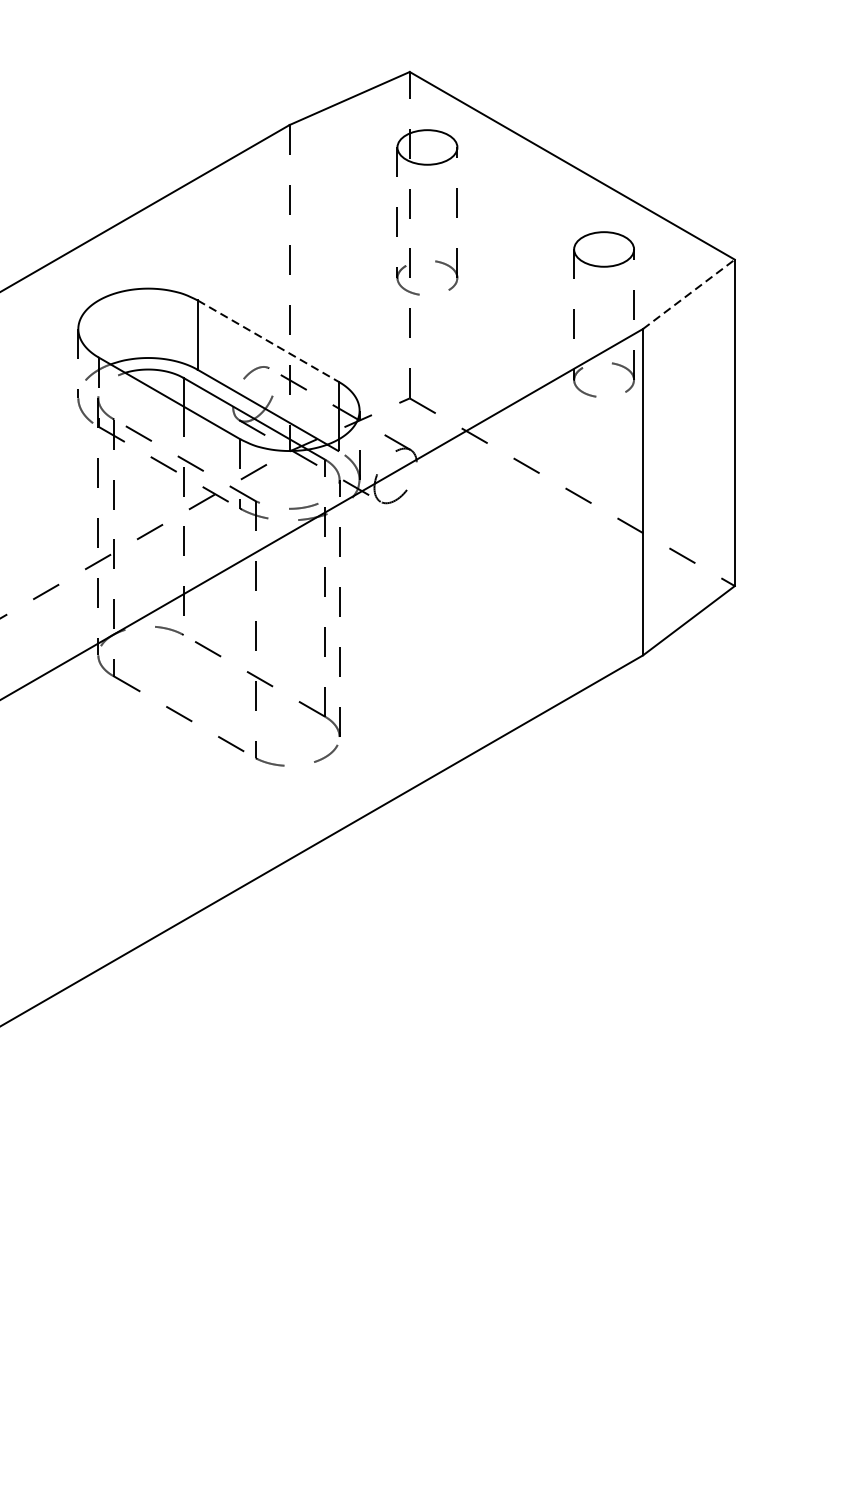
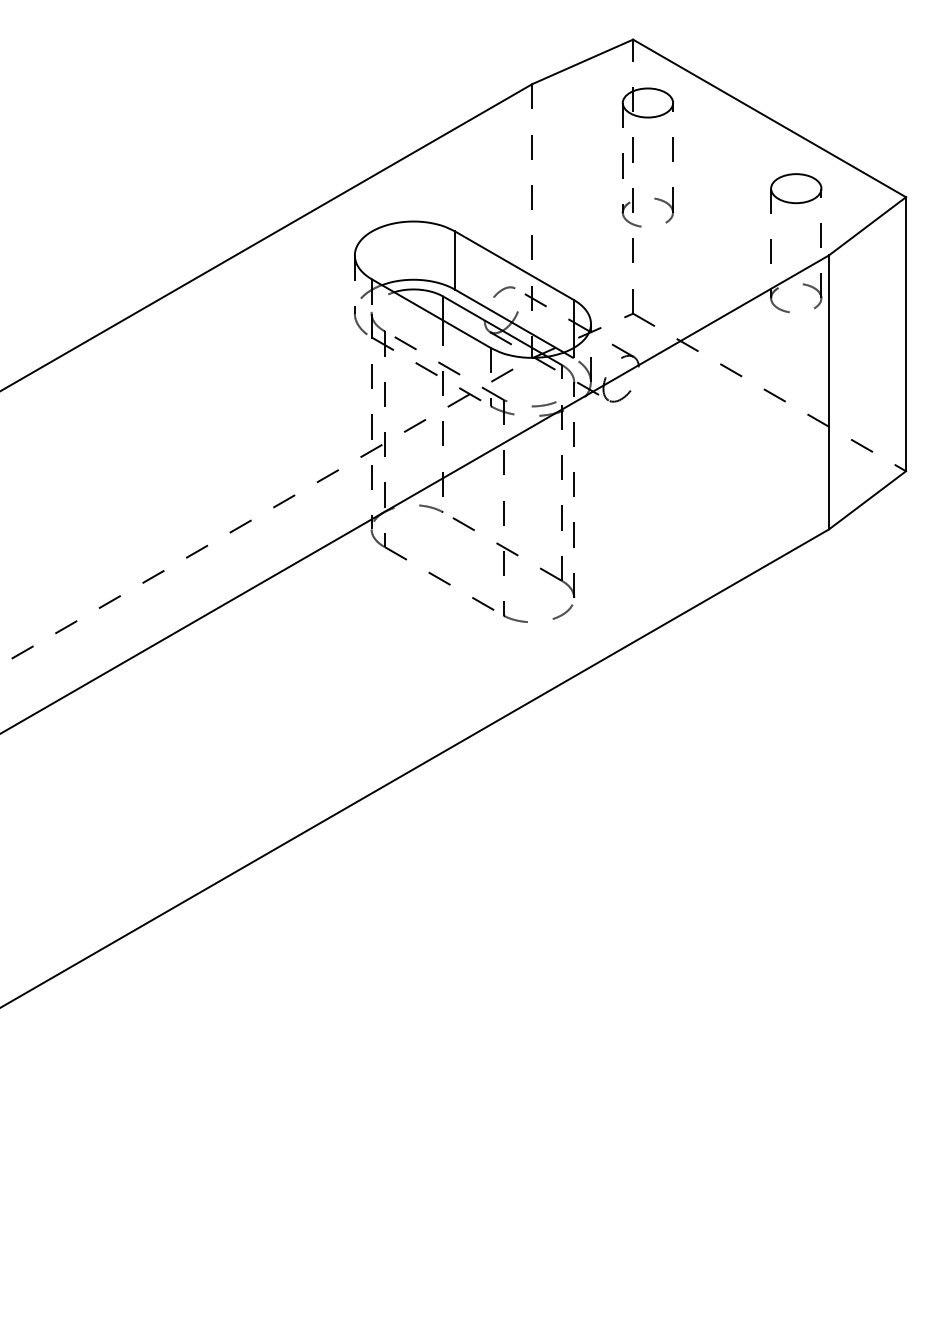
line: (688, 294) -> (867, 226), dashed -> solid
line: (268, 340) -> (514, 265), dashed -> solid

